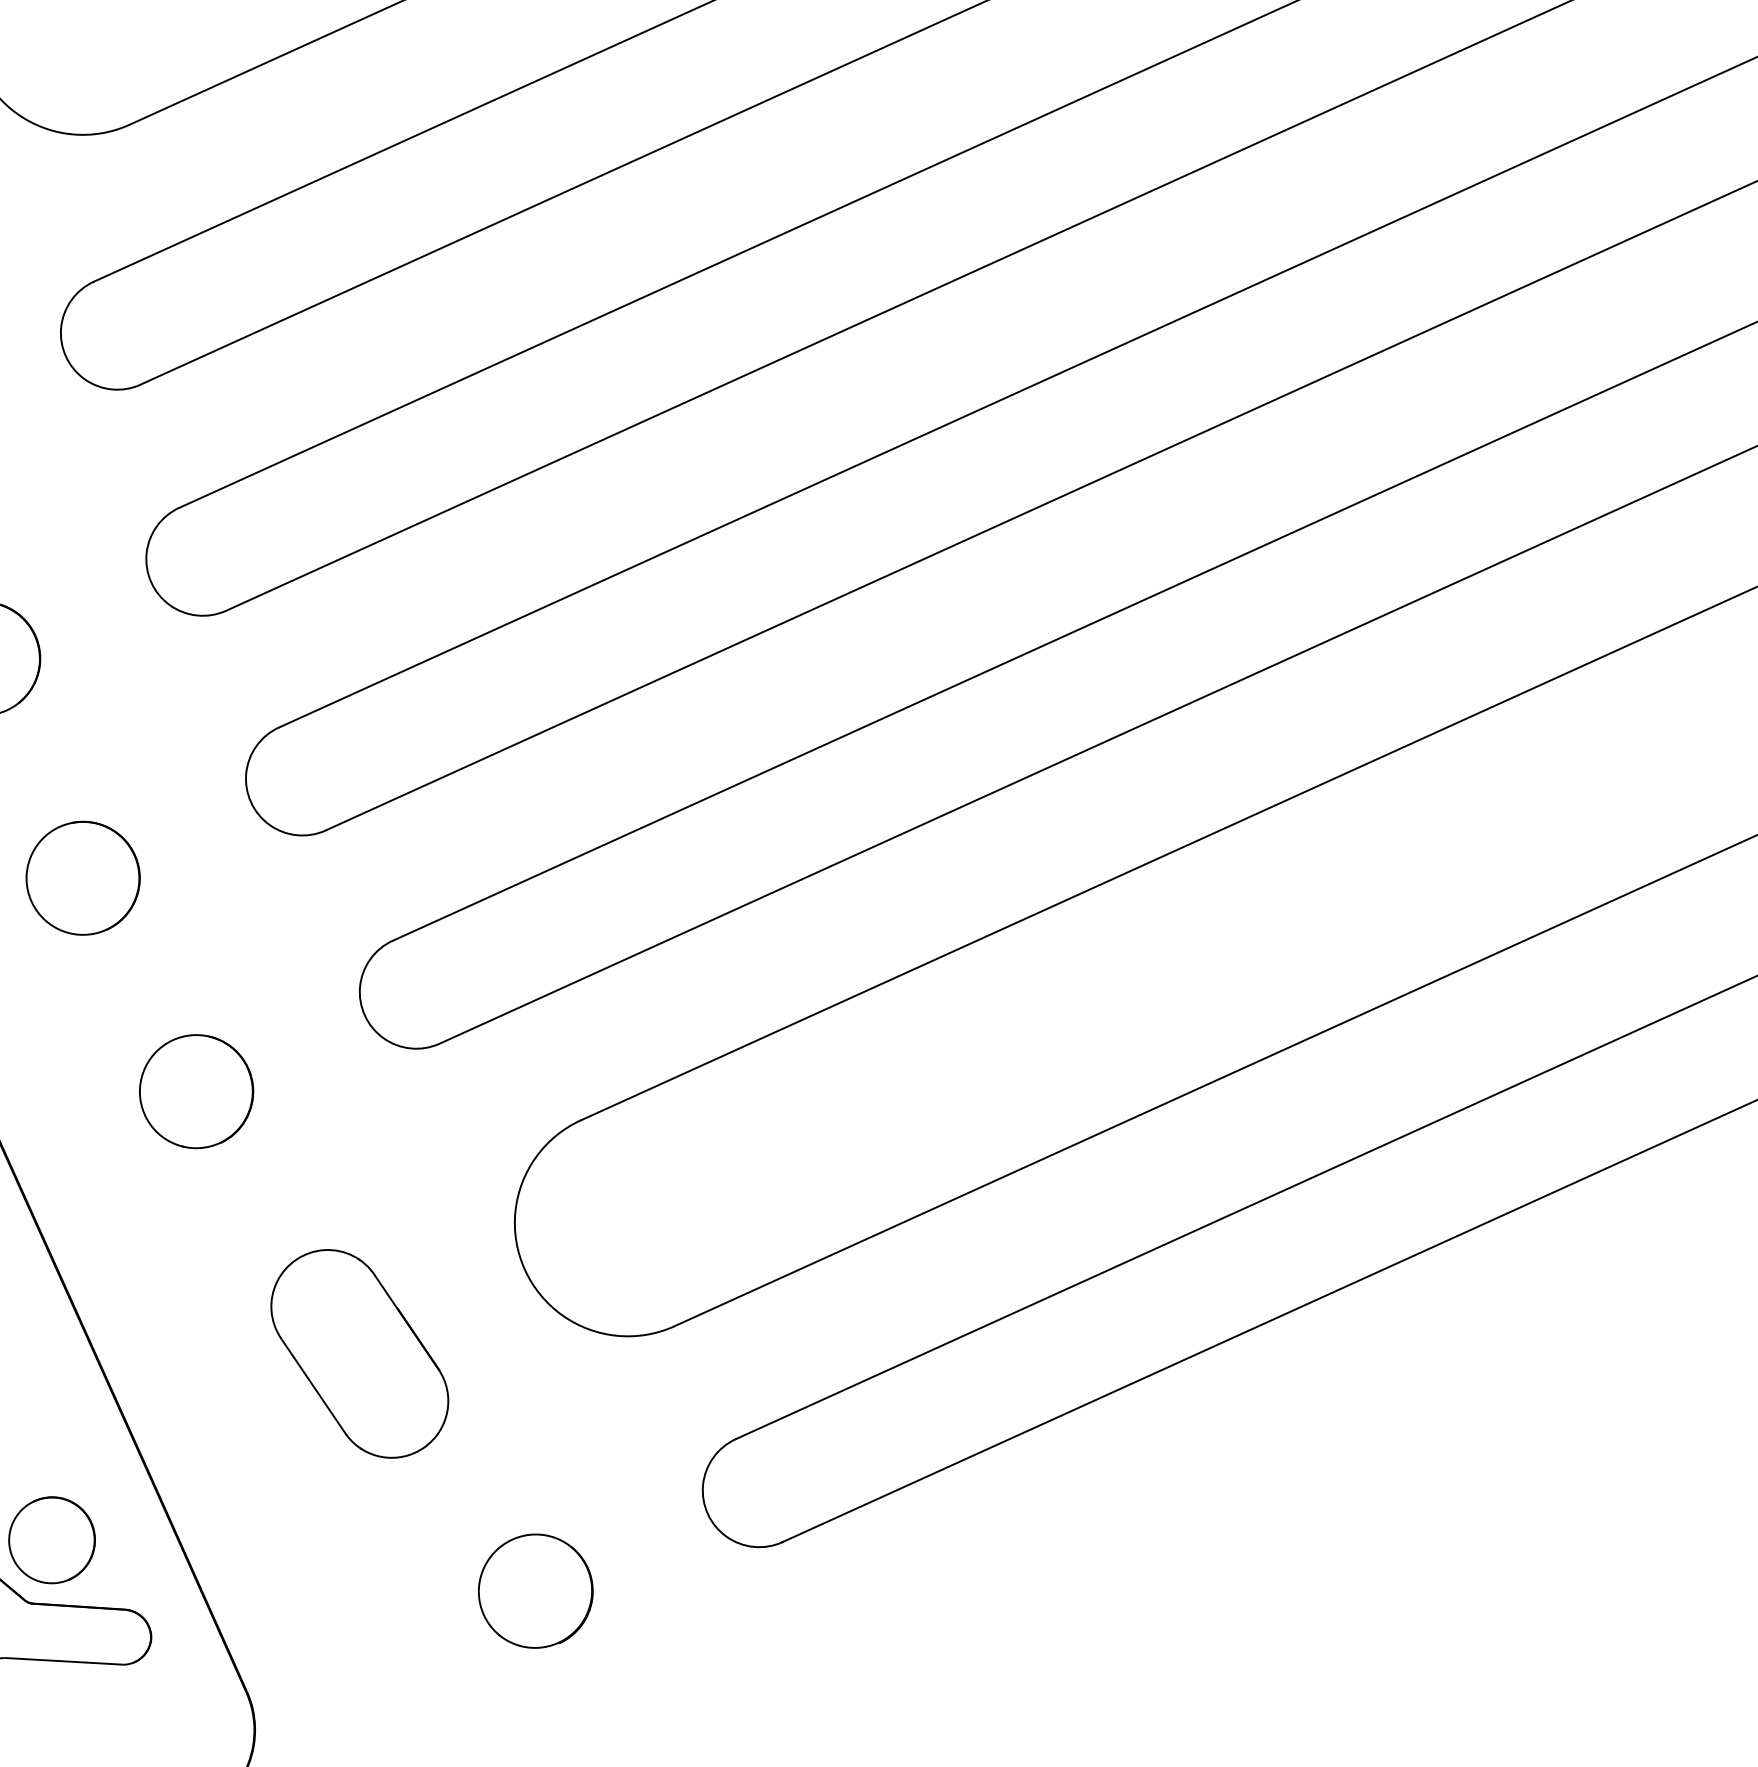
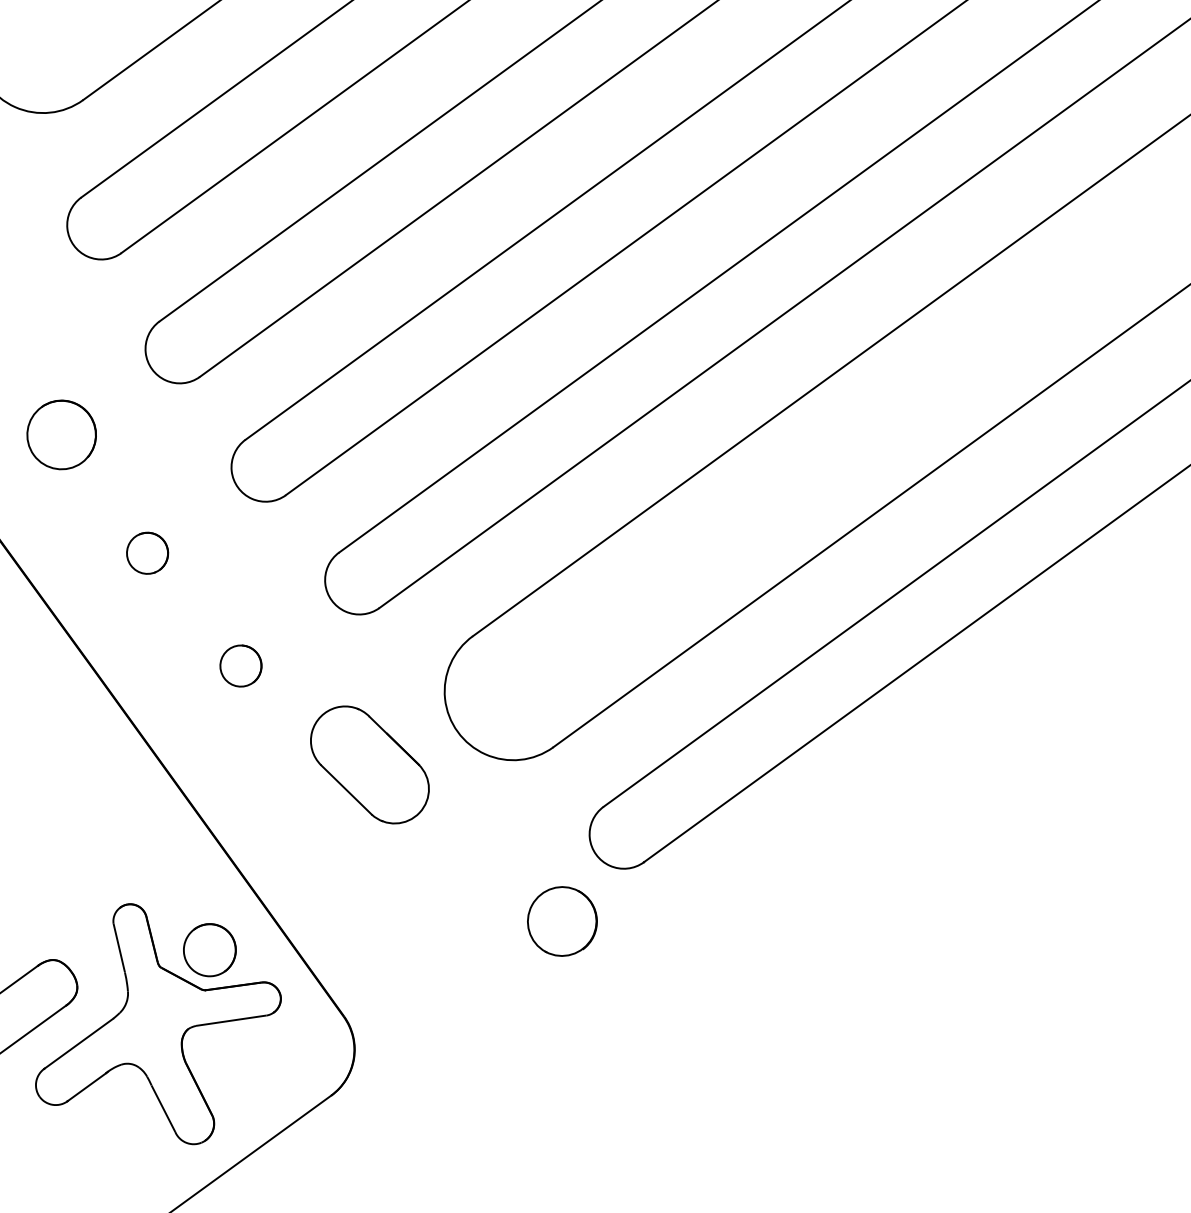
part: (82, 878) -> (147, 553), size x0.6
part: (195, 1090) -> (240, 665), size x0.6
part: (359, 1352) -> (369, 764), moved
part: (535, 1591) -> (562, 921), moved

